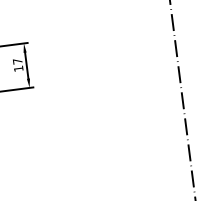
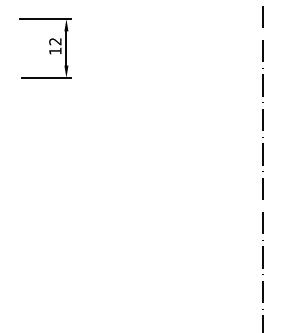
text: (17, 61) -> (55, 41), 17 -> 12

